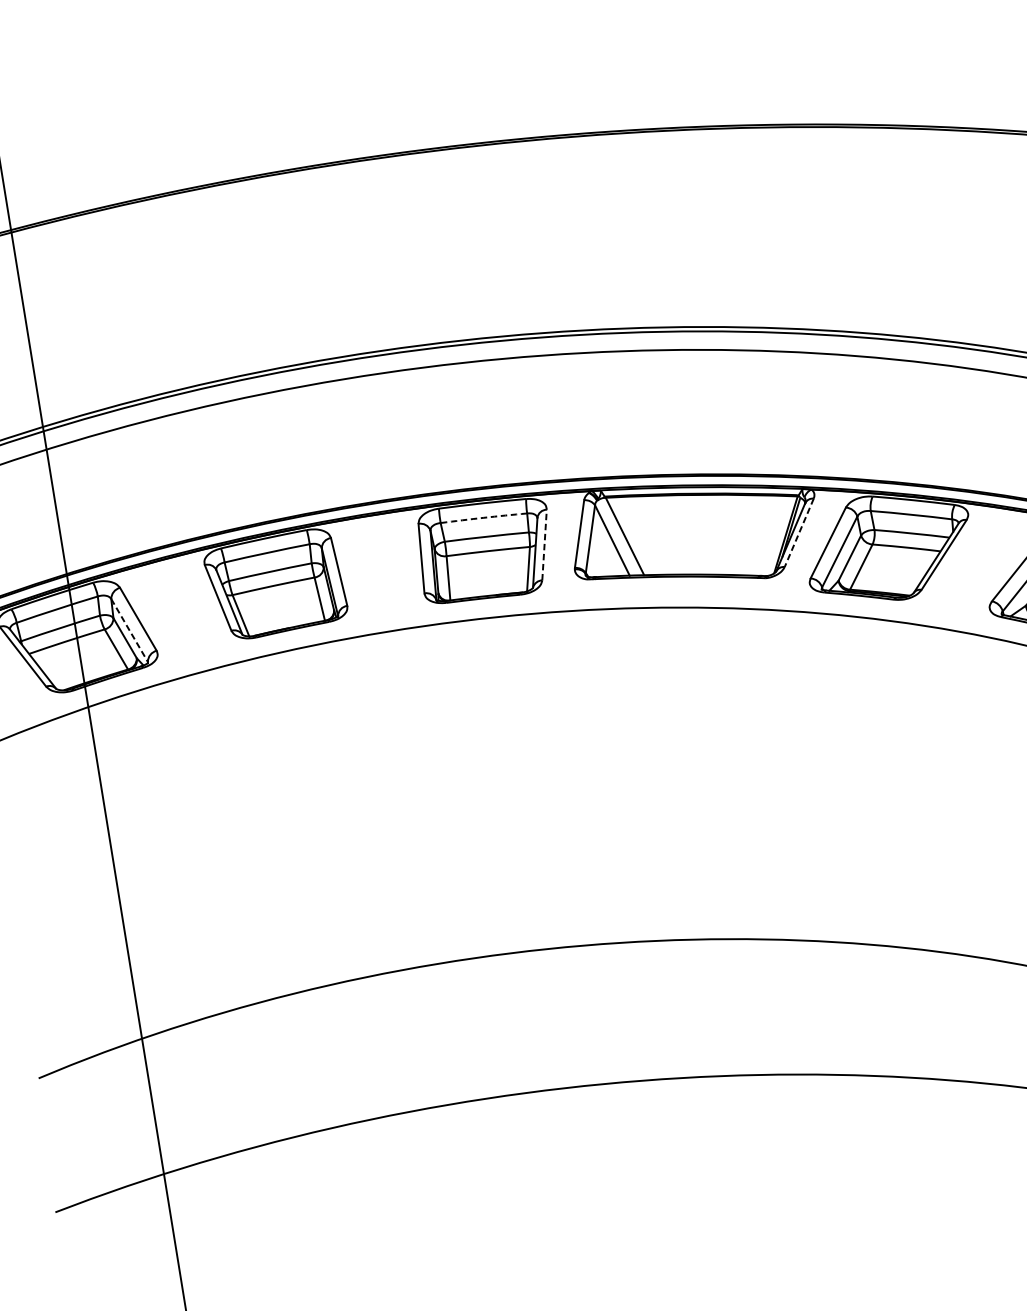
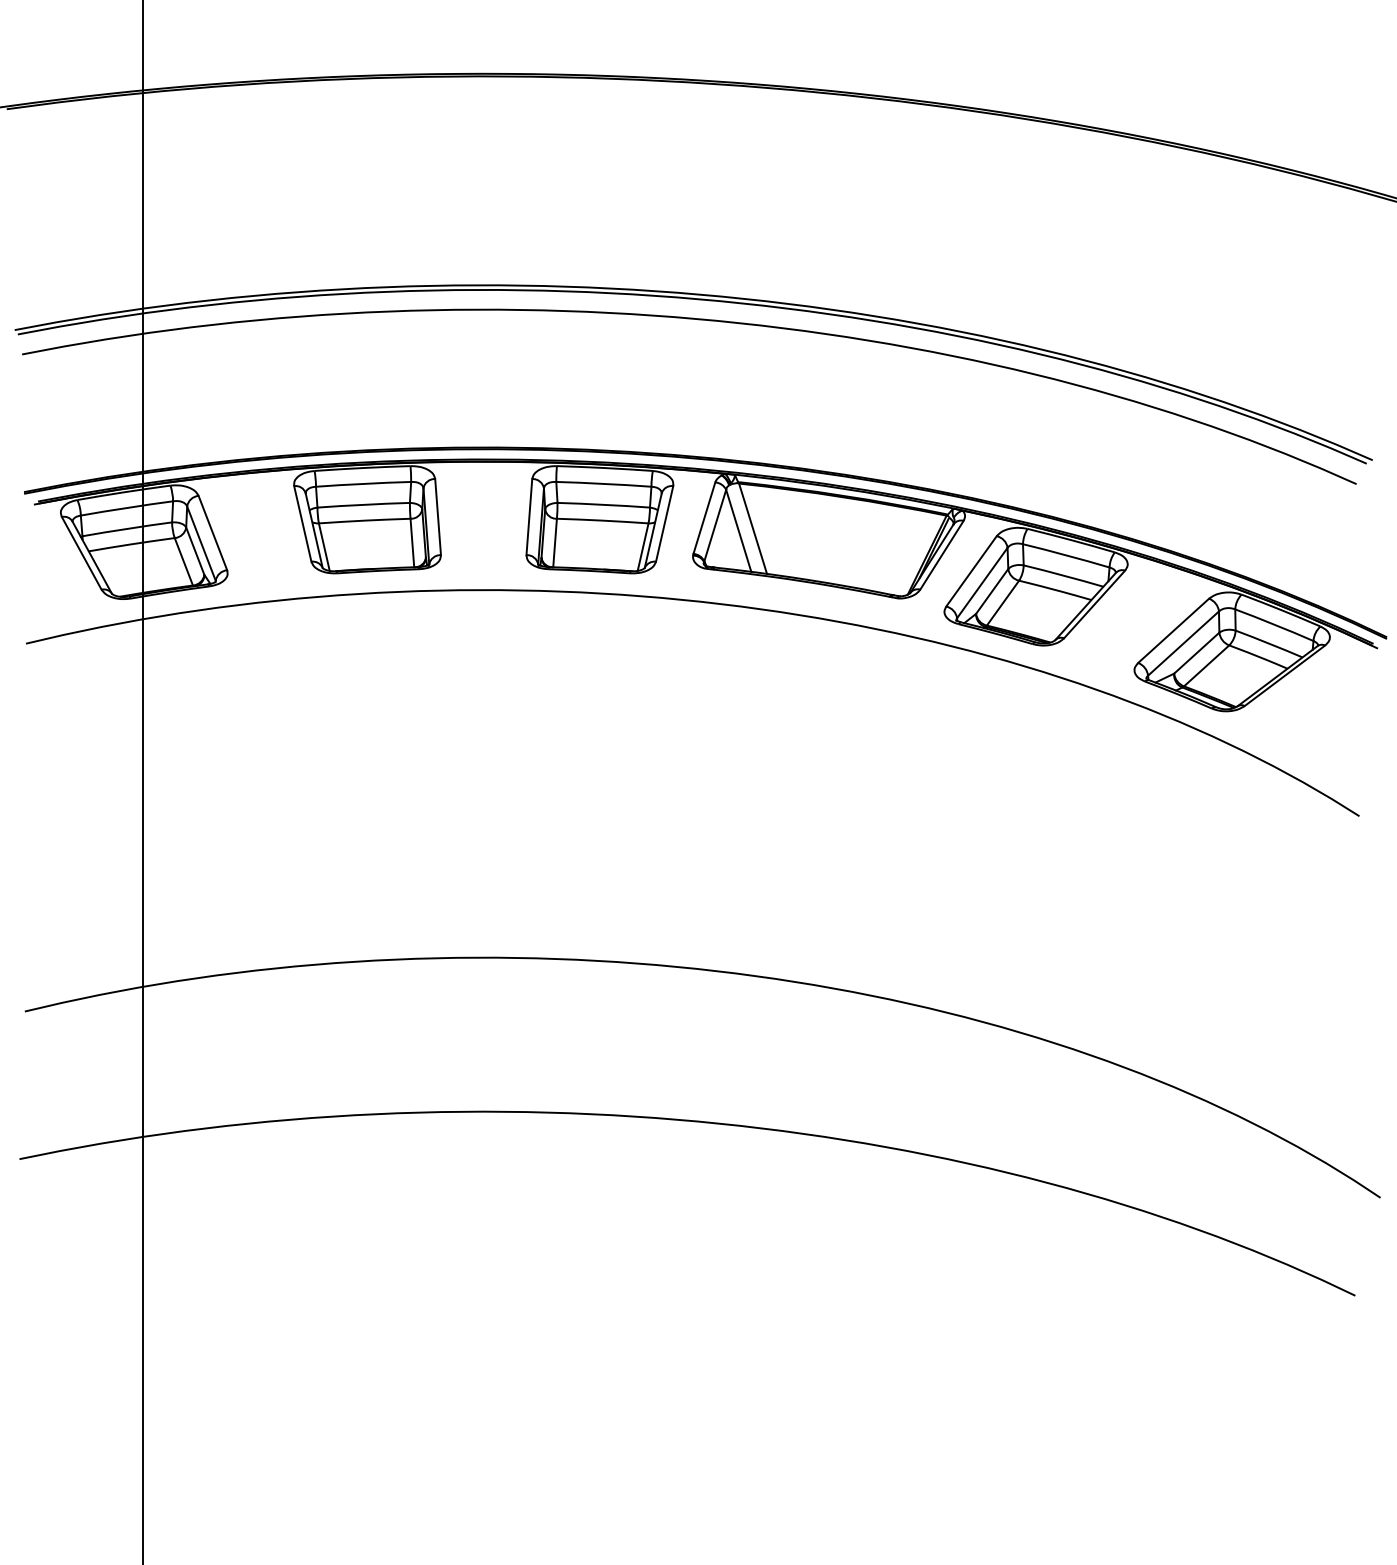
arc: (483, 517) -> (603, 483), dashed -> solid
line: (798, 533) -> (941, 555), dashed -> solid
line: (544, 544) -> (664, 523), dashed -> solid
line: (129, 630) -> (201, 543), dashed -> solid

